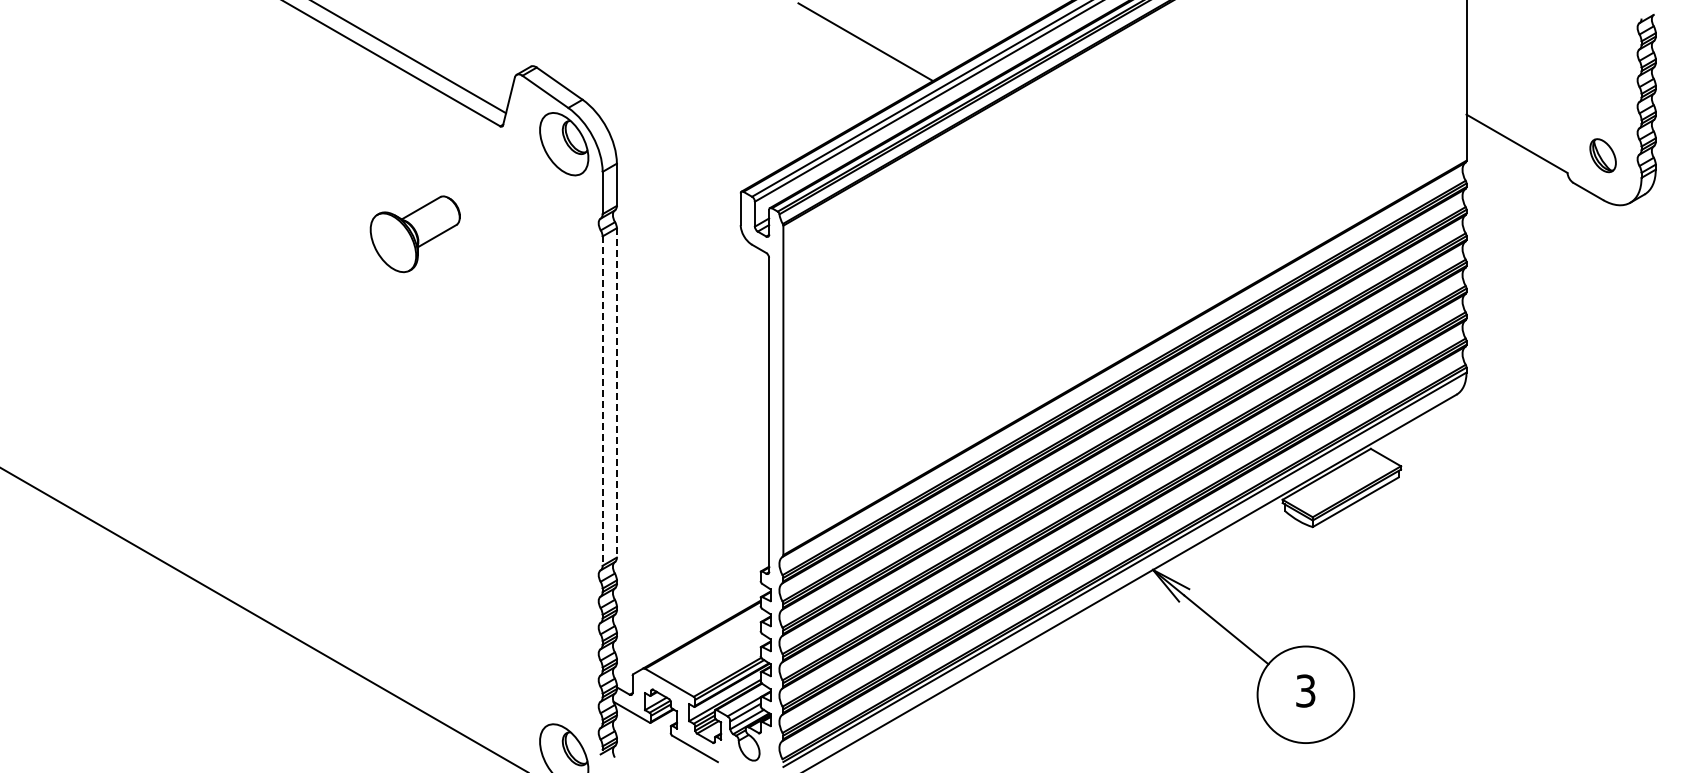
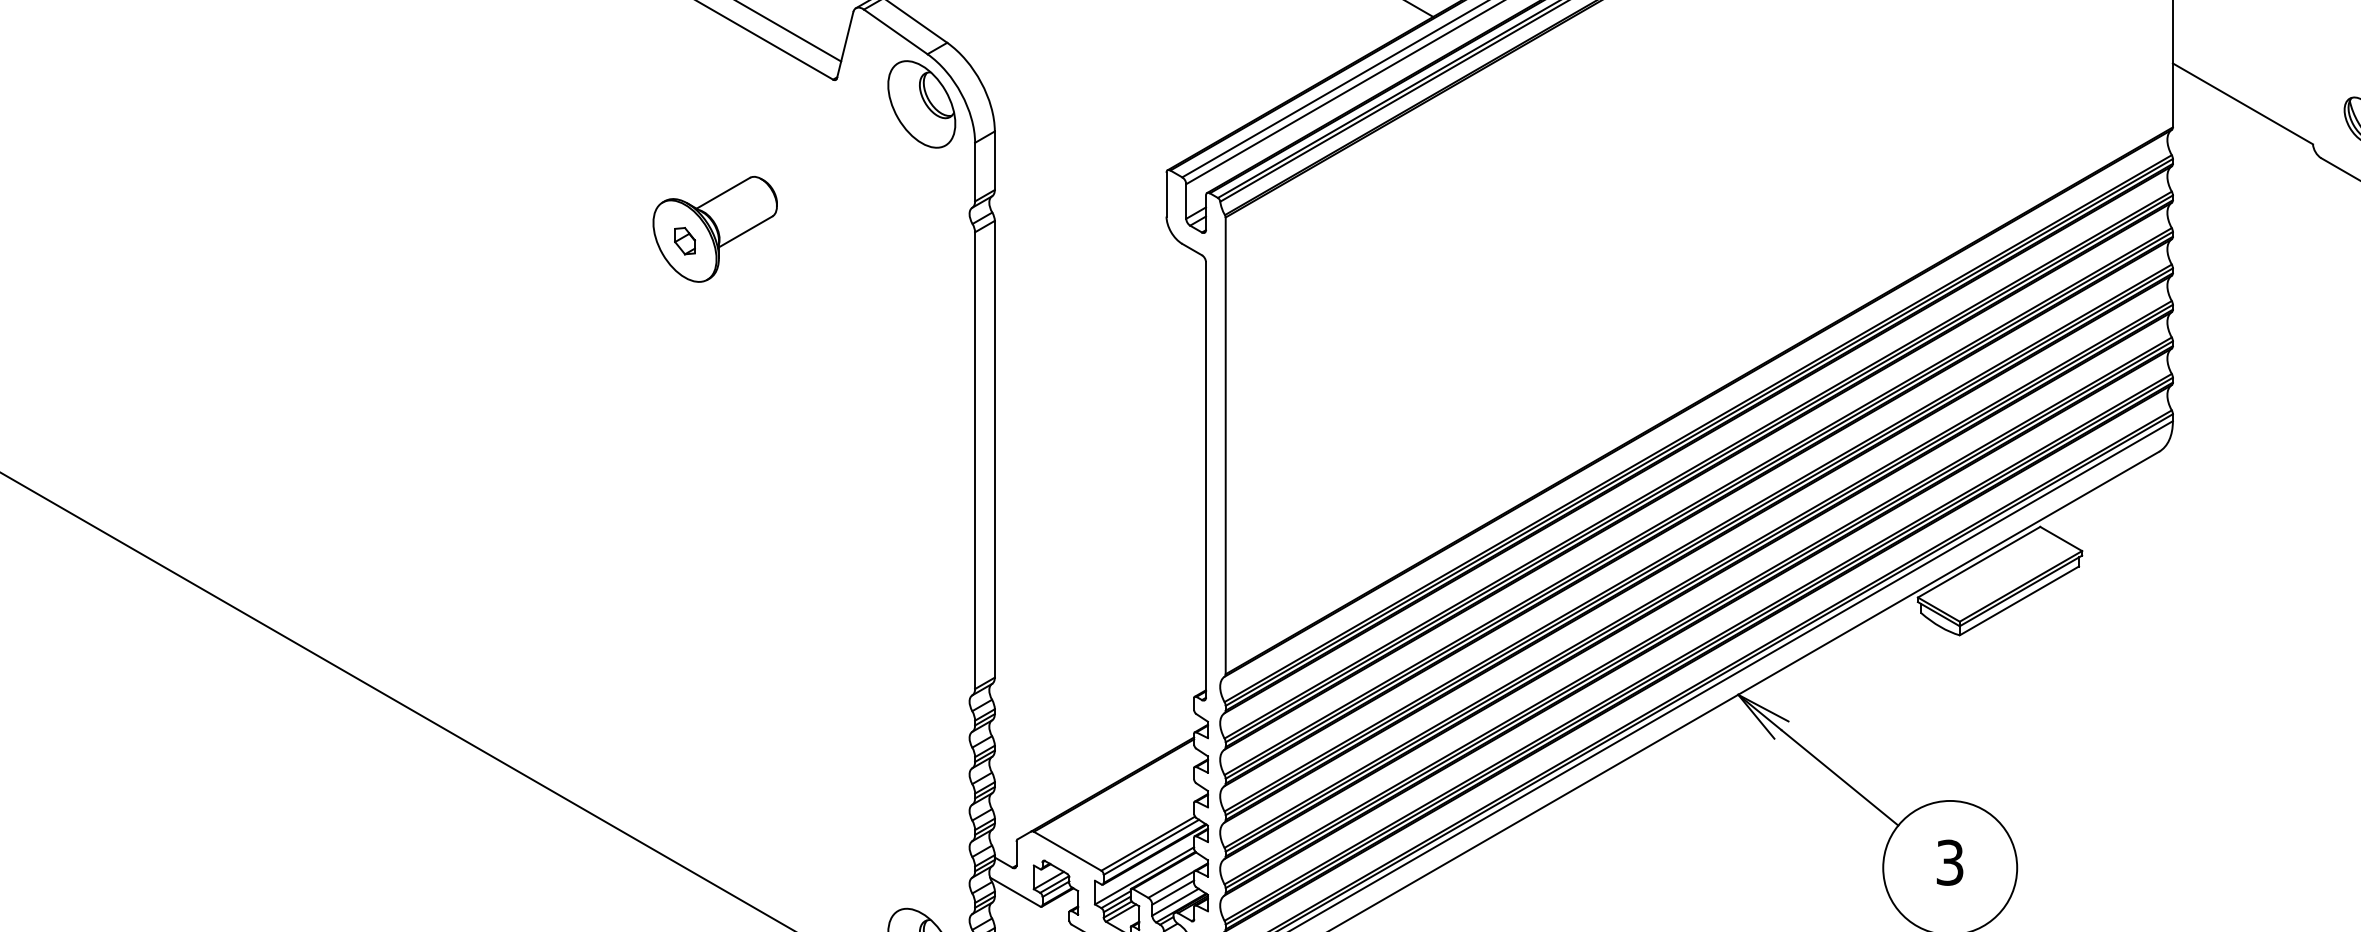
part: (393, 242) -> (685, 240), added
line: (616, 392) -> (994, 448), dashed -> solid
line: (602, 401) -> (974, 461), dashed -> solid

